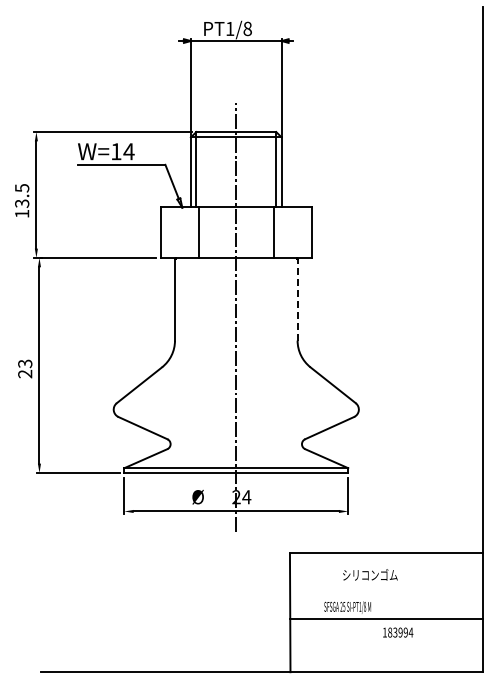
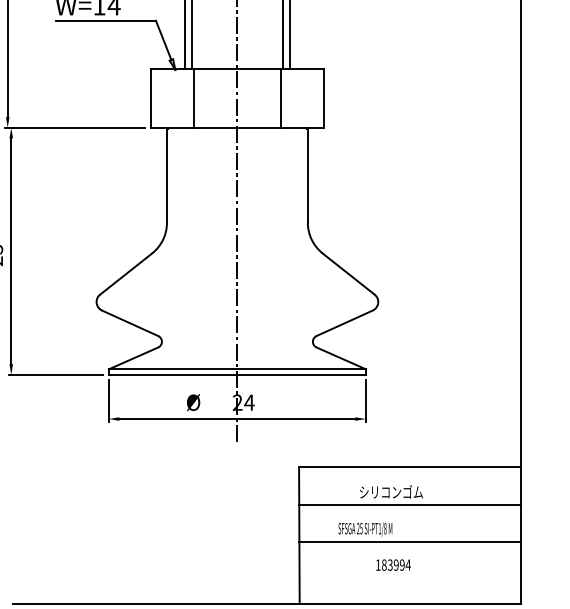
line: (297, 300) -> (307, 176), dashed -> solid
line: (386, 585) -> (409, 504), added
text: (398, 632) -> (393, 565), moved

